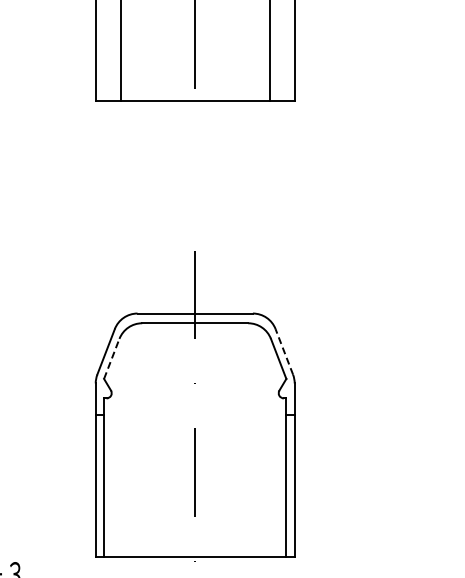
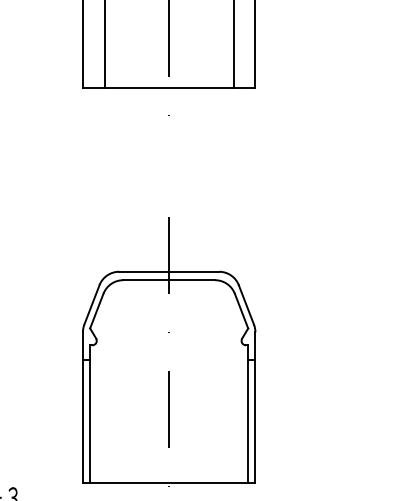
line: (284, 351) -> (246, 304), dashed -> solid
line: (111, 358) -> (96, 310), dashed -> solid

